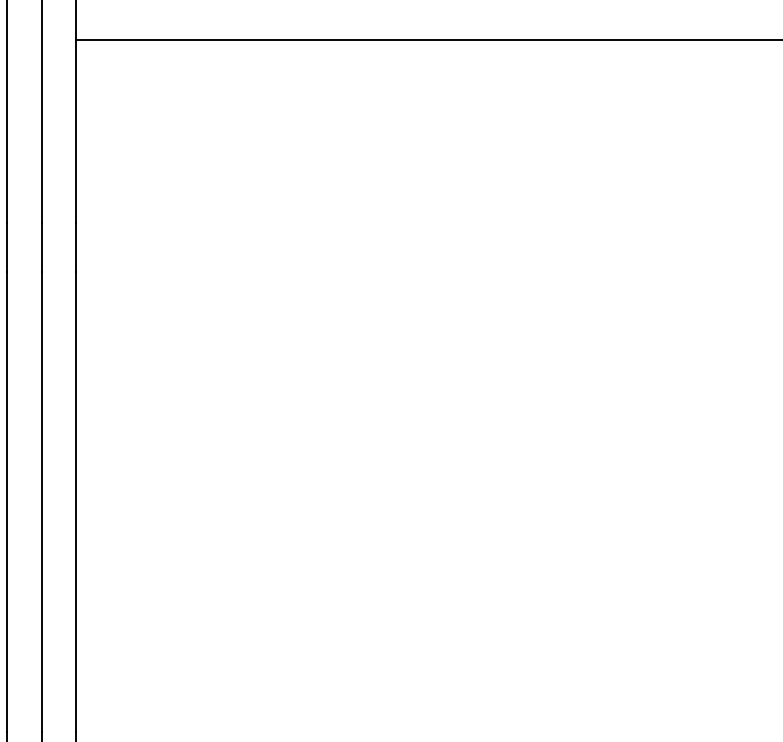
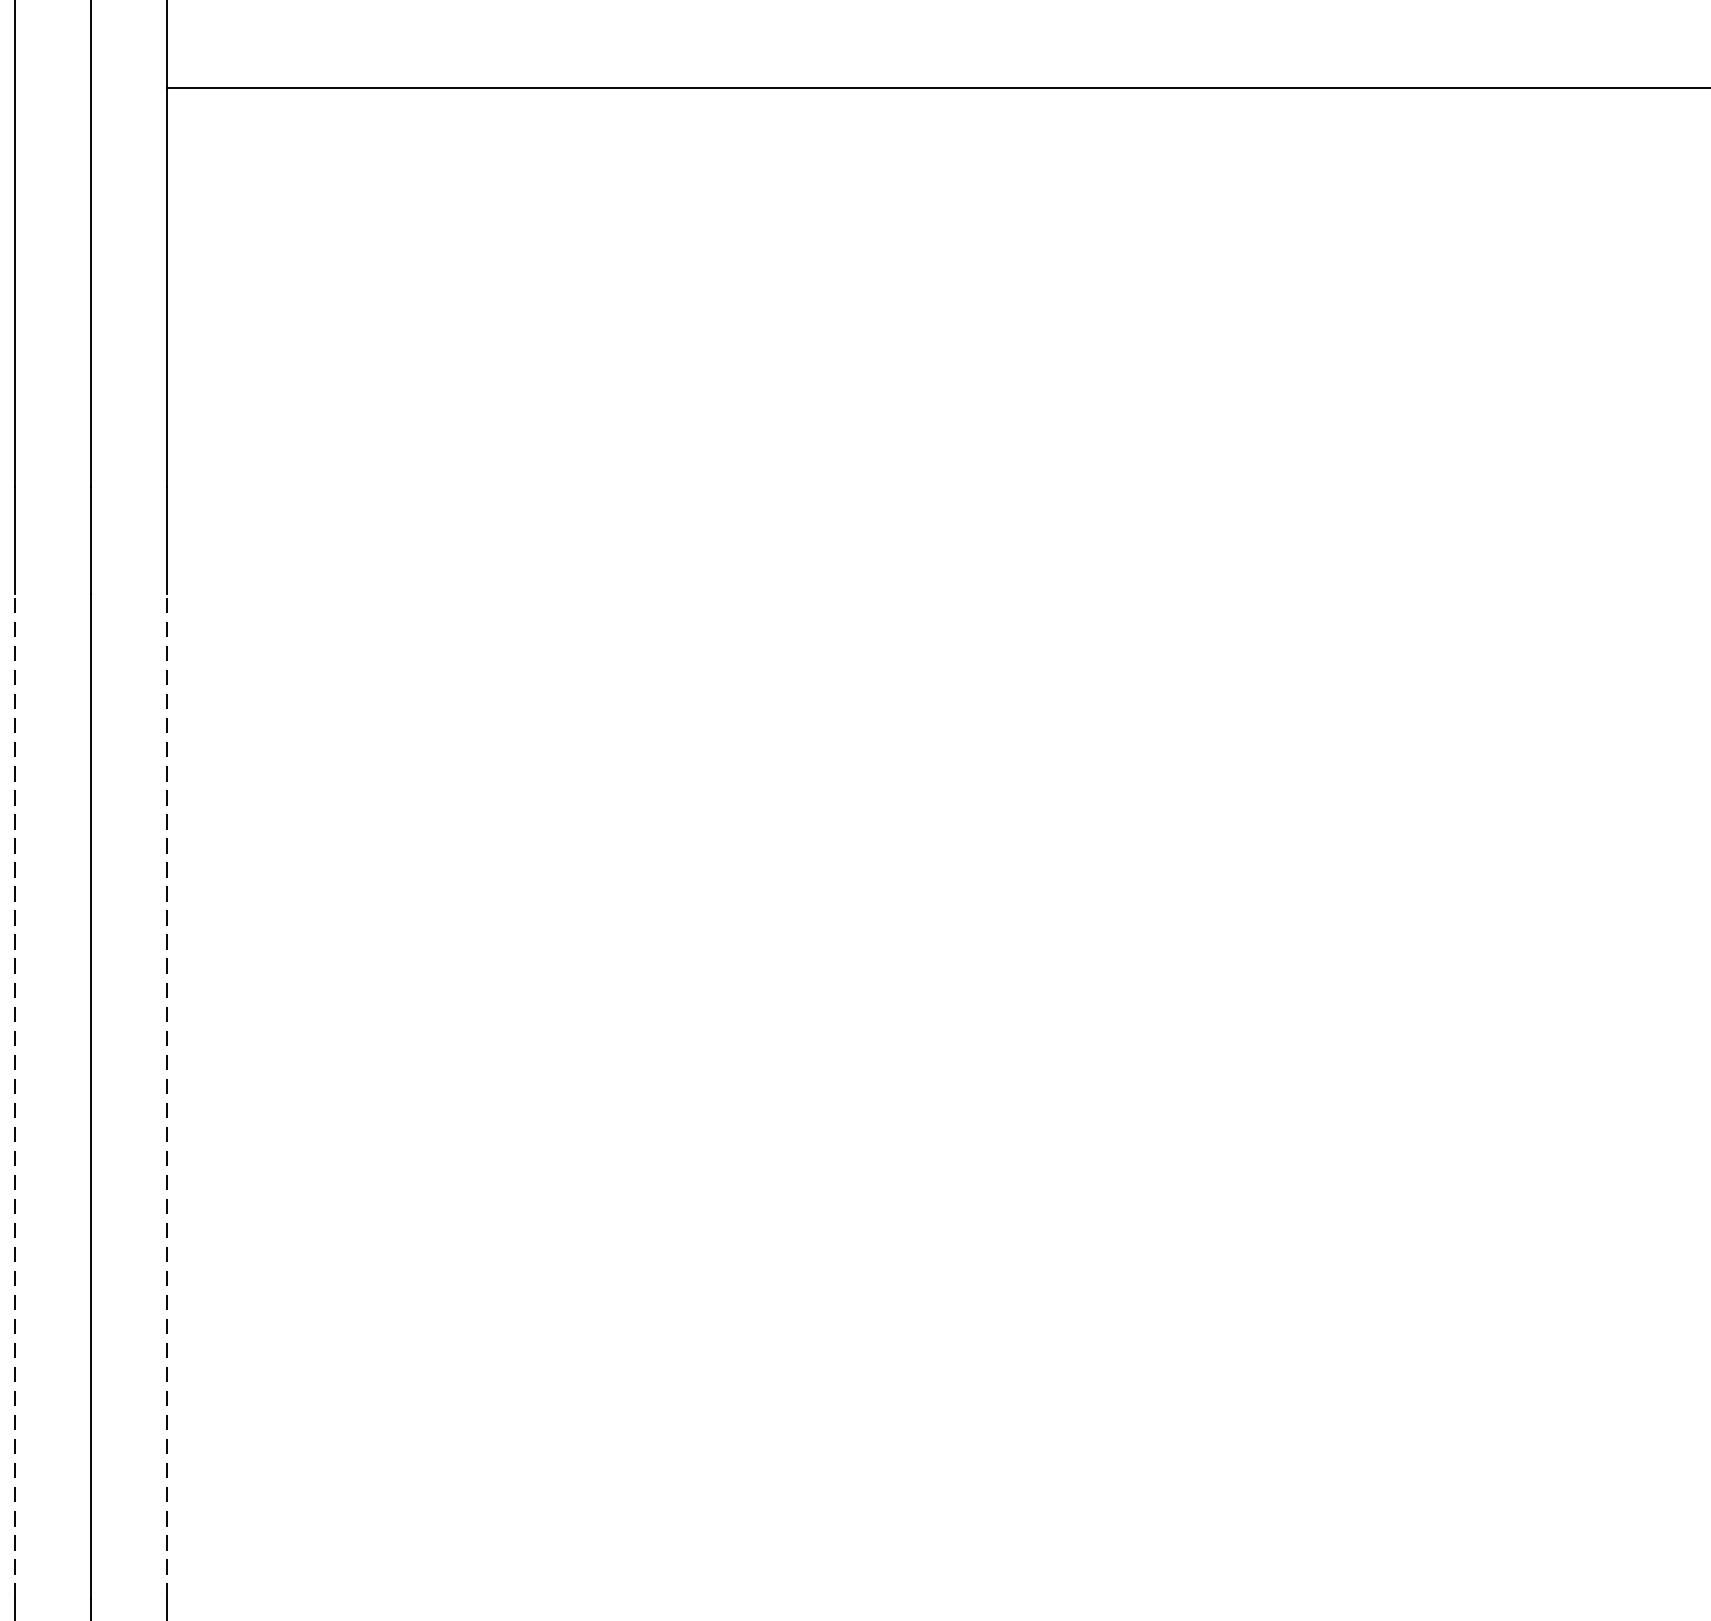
line: (6, 501) -> (14, 1095), solid -> dashed
line: (76, 501) -> (167, 1095), solid -> dashed

